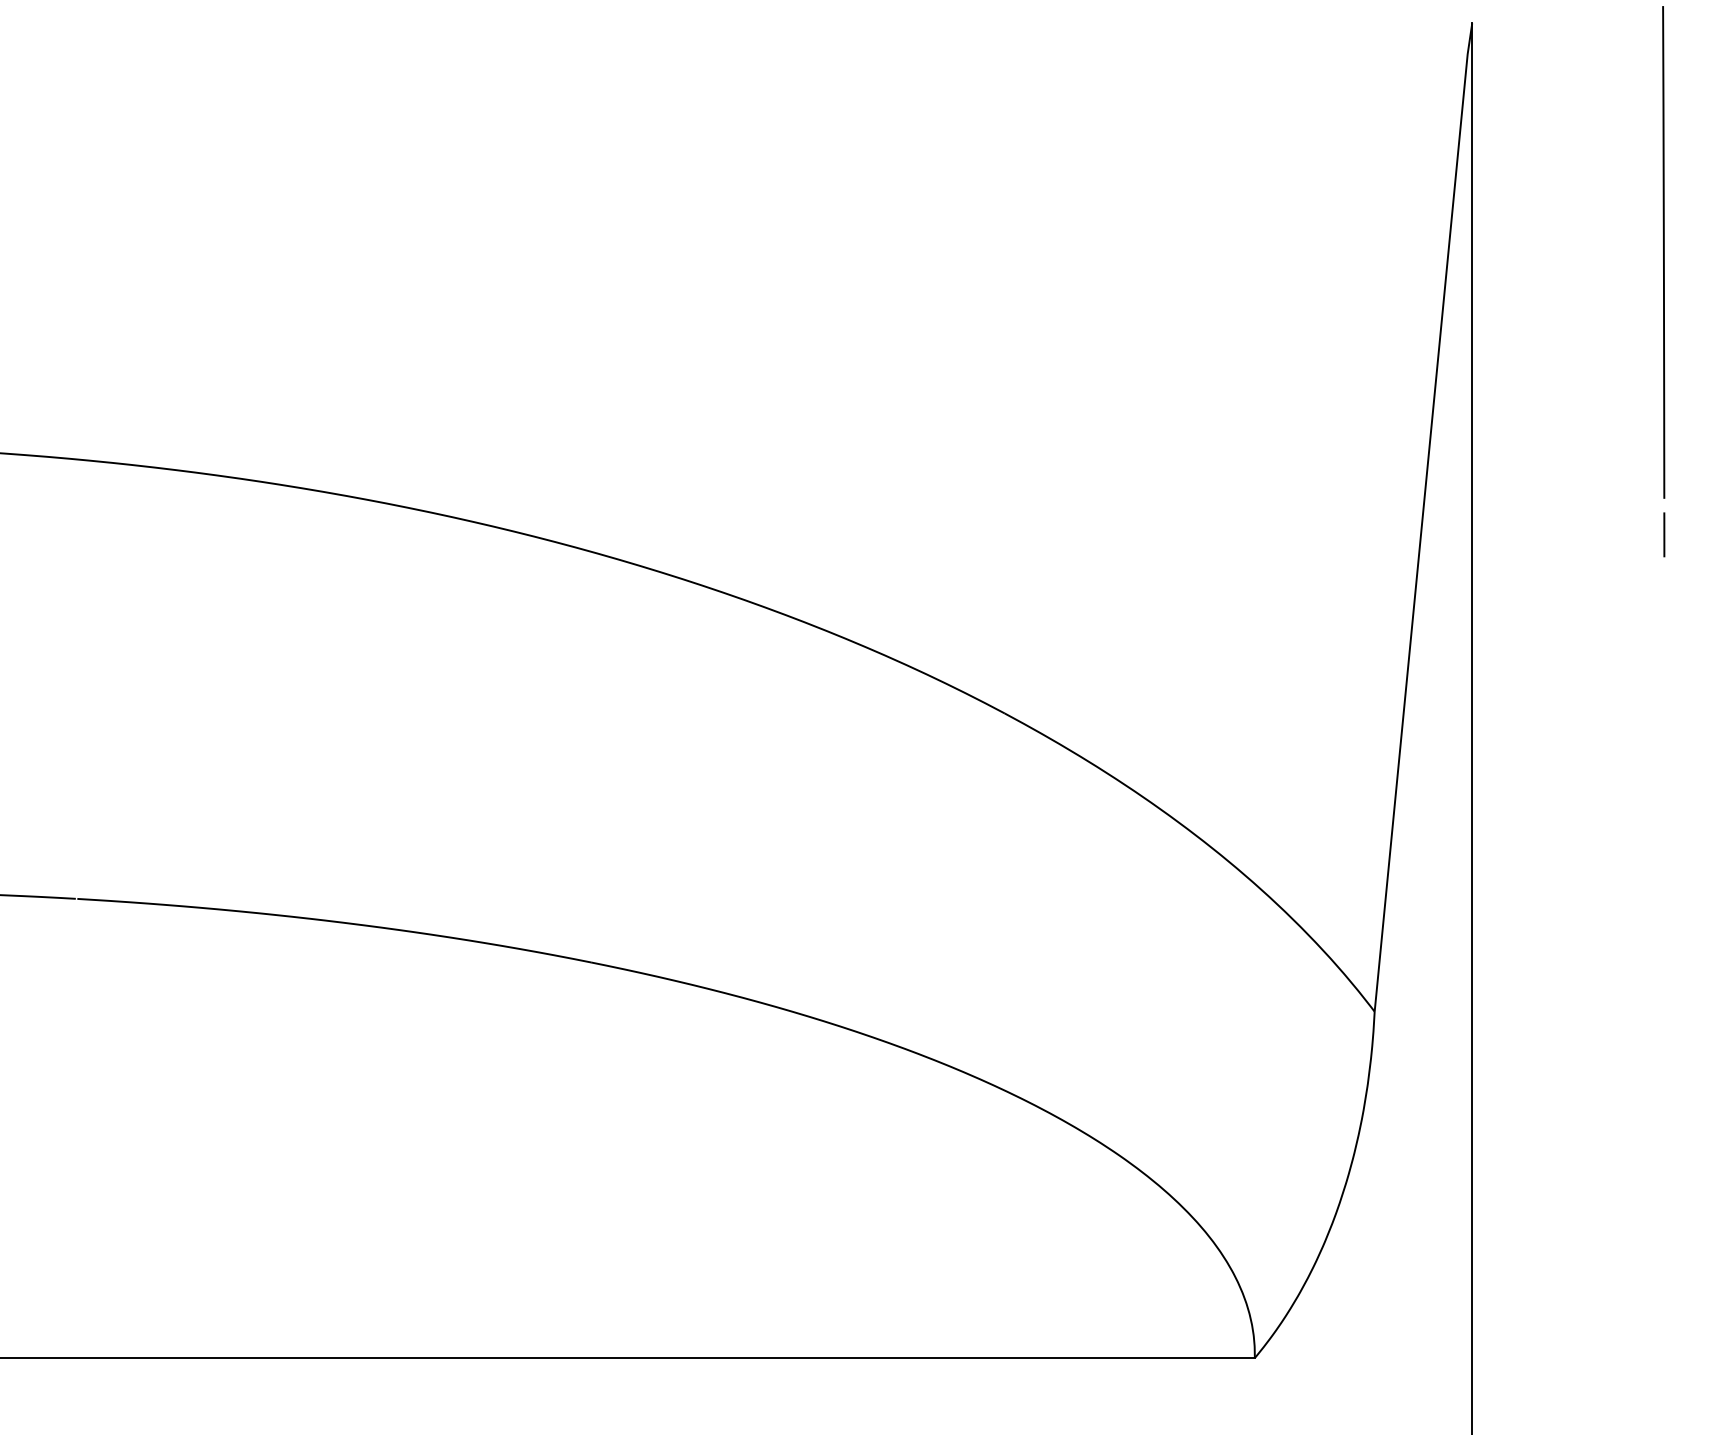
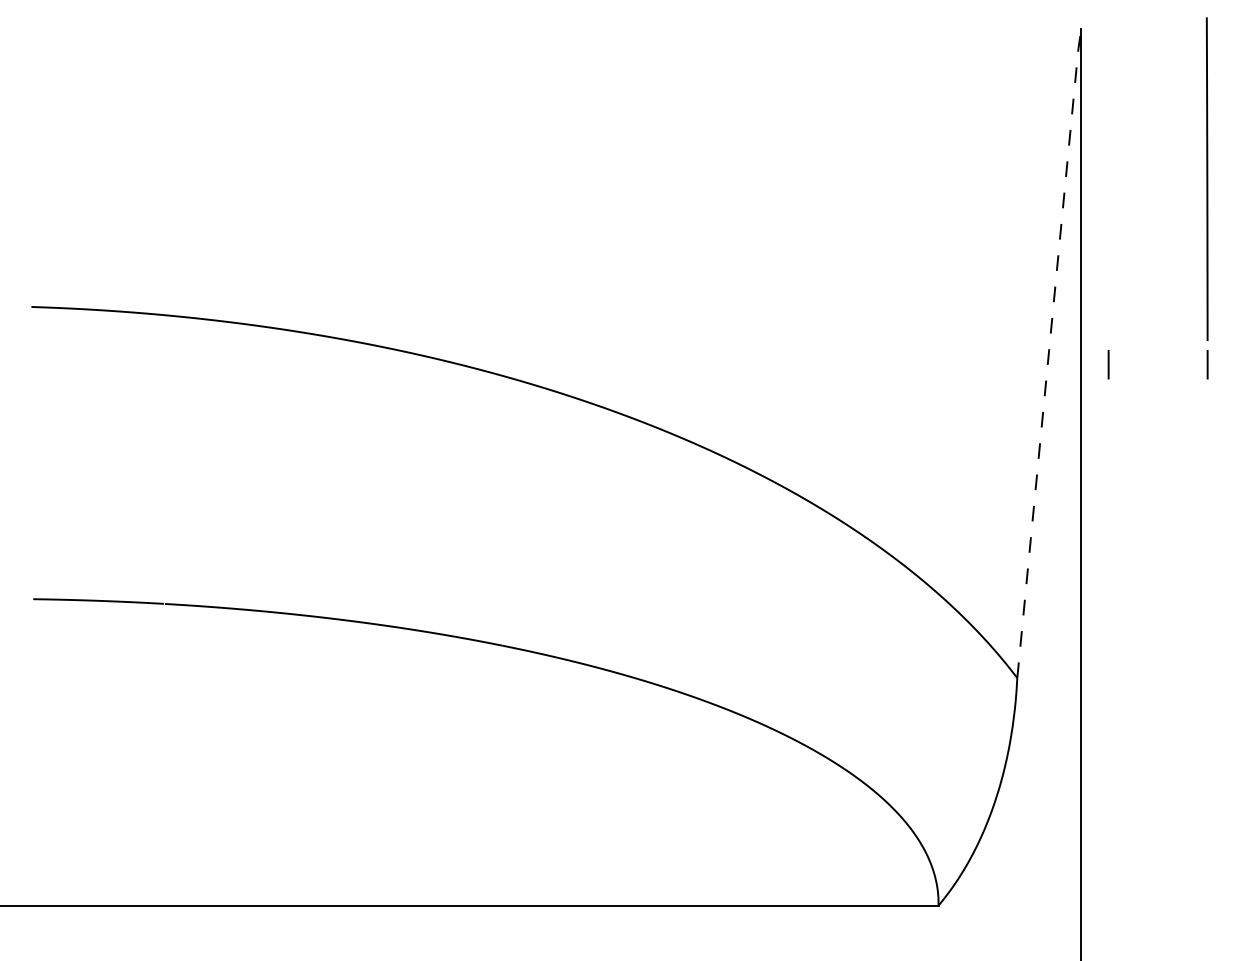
line: (1422, 516) -> (1048, 352), solid -> dashed
line: (1513, 534) -> (1108, 364), added

